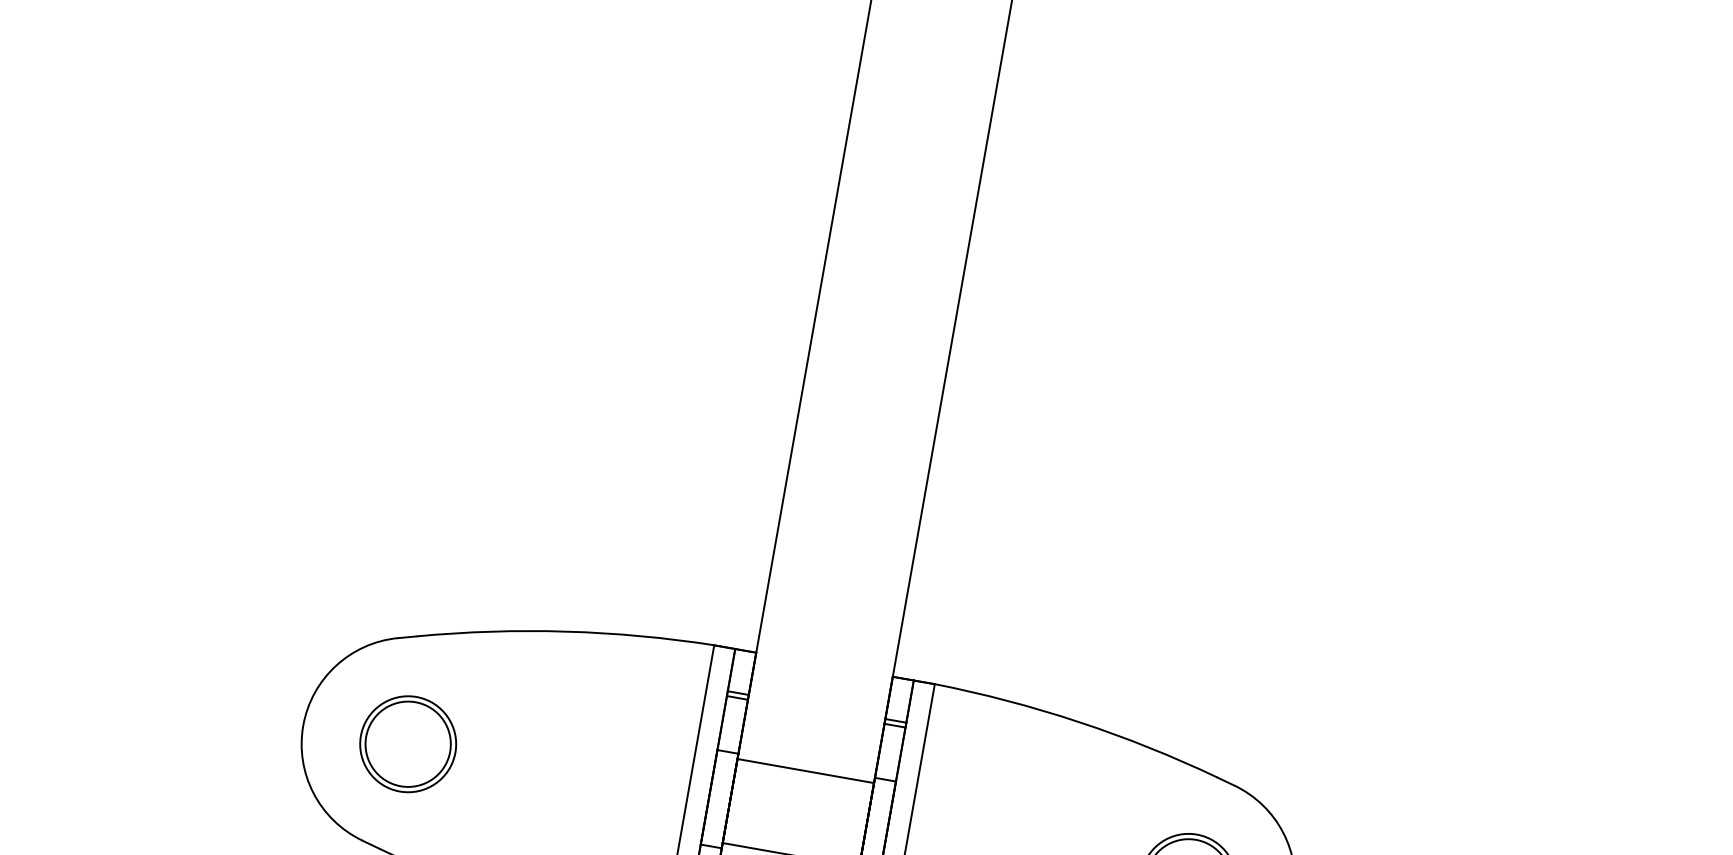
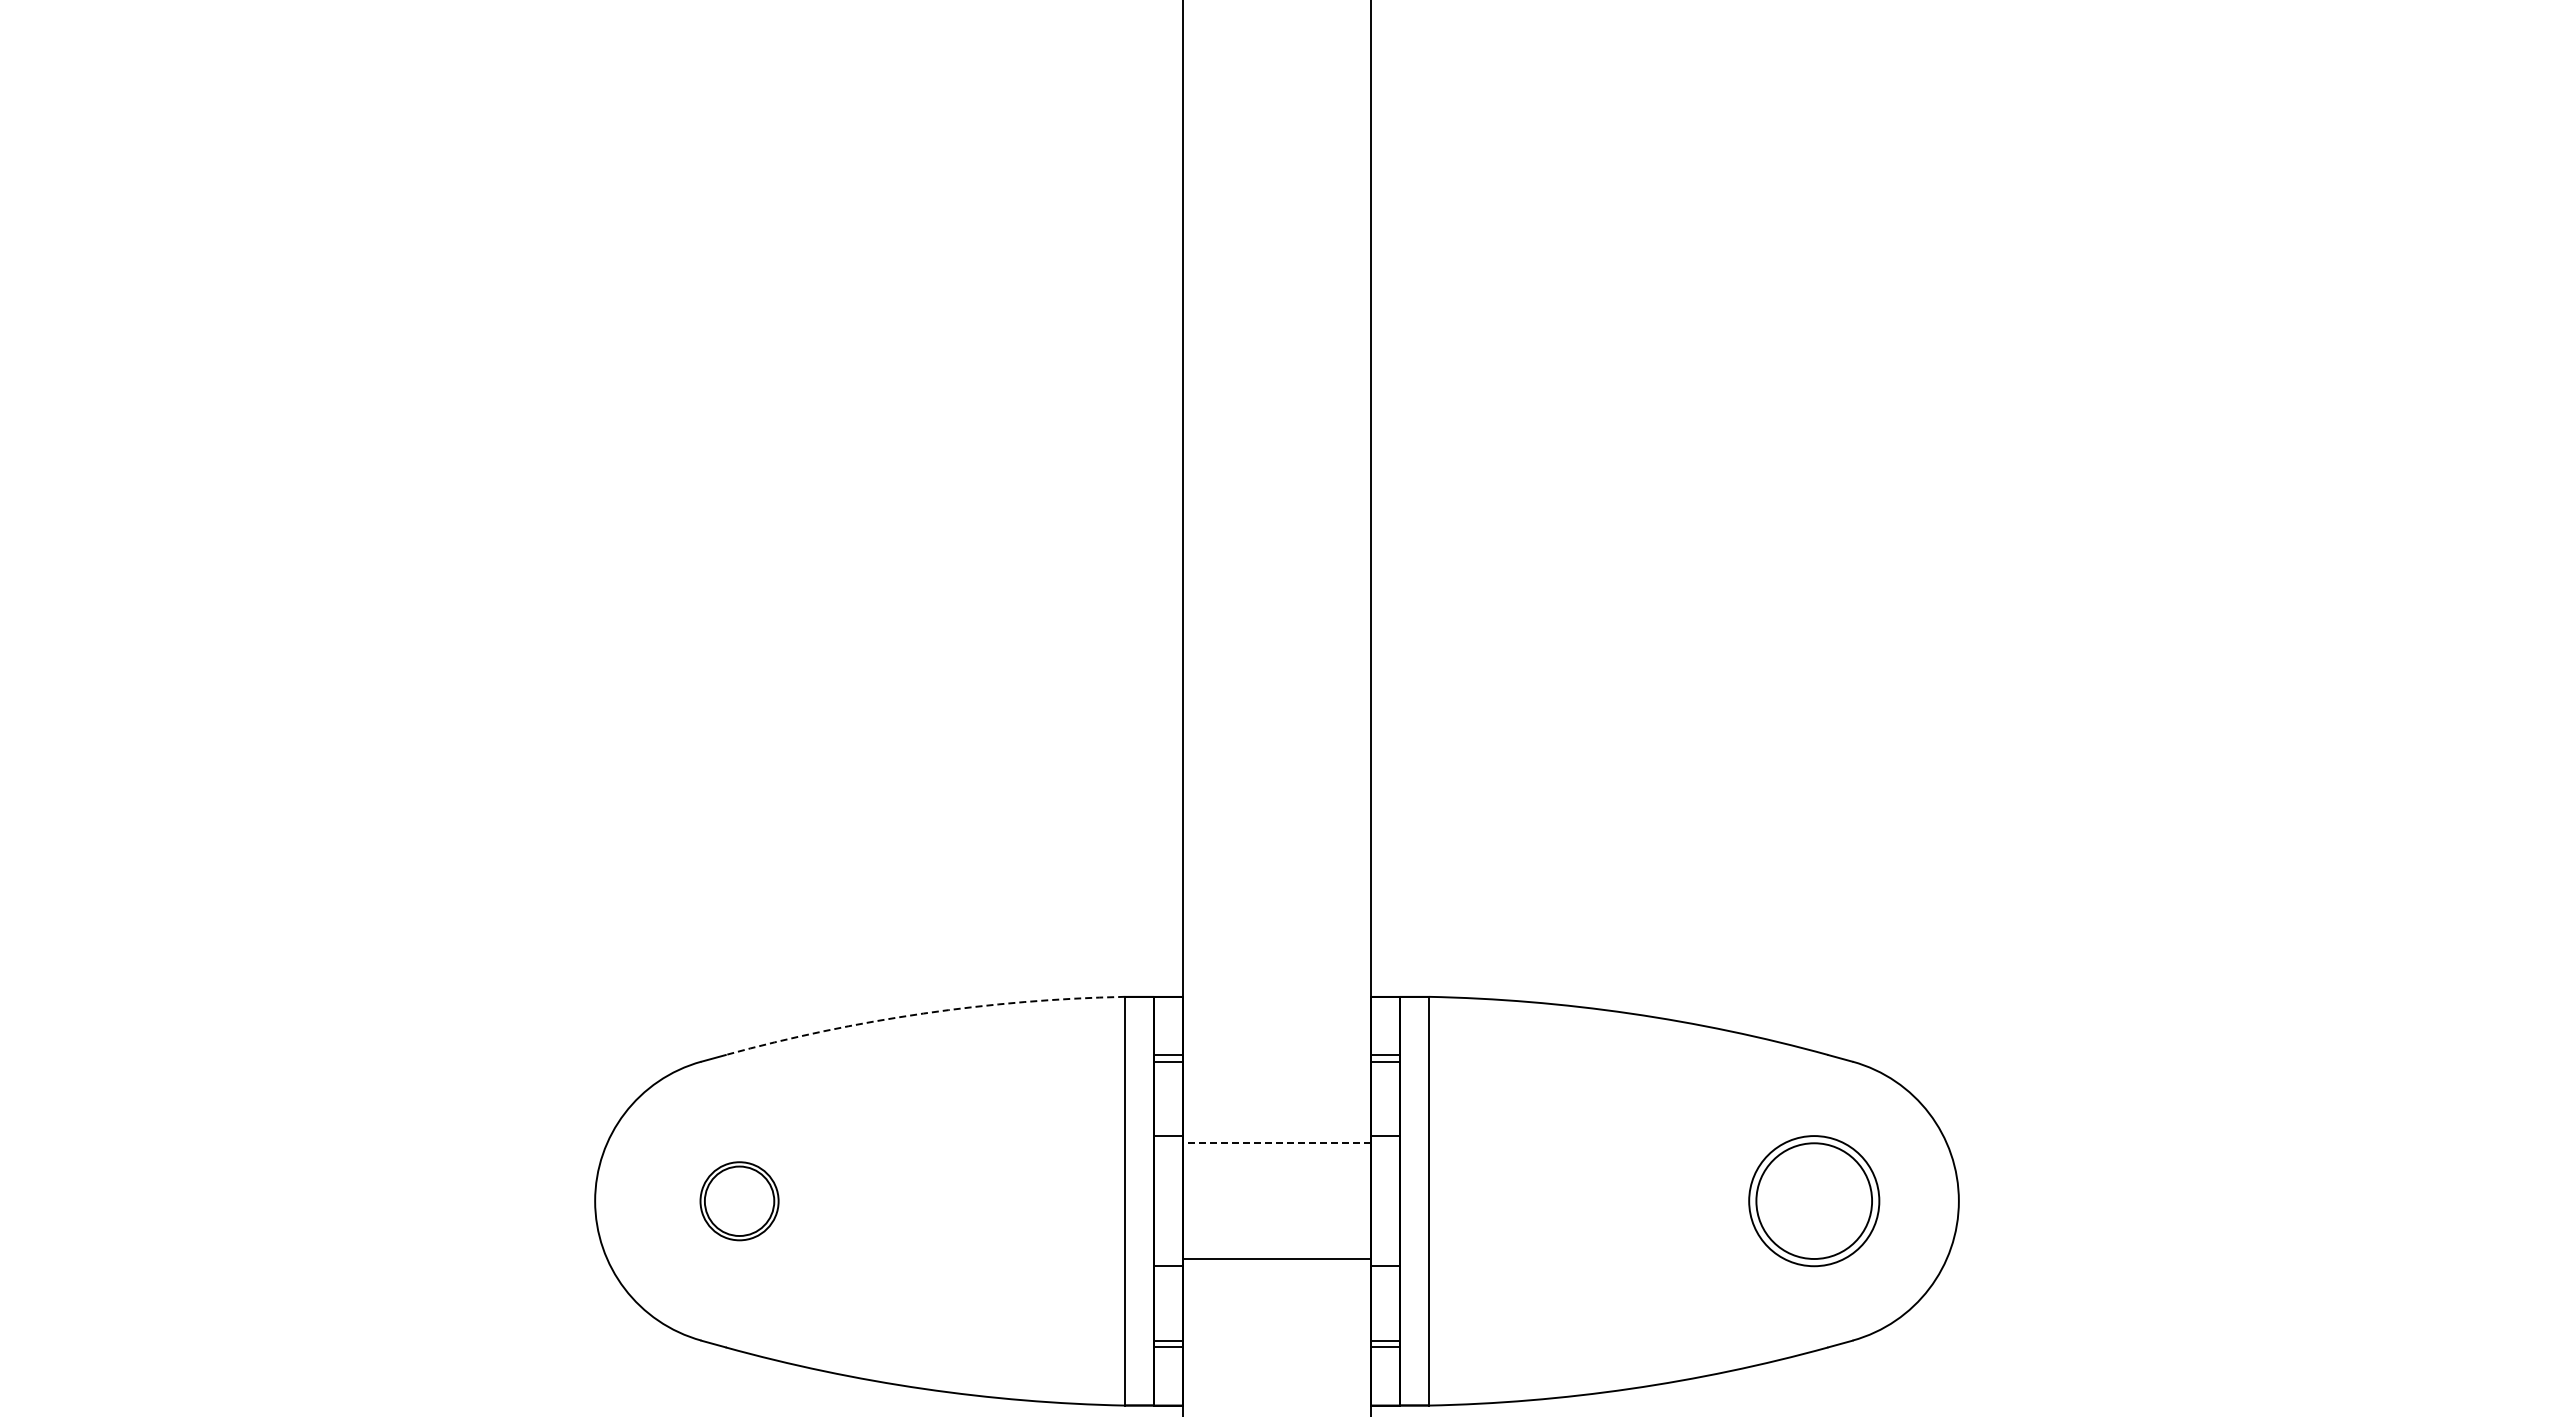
arc: (565, 631) -> (923, 1013), solid -> dashed
part: (408, 744) -> (739, 1201), size x0.6
line: (805, 771) -> (1276, 1143), solid -> dashed

